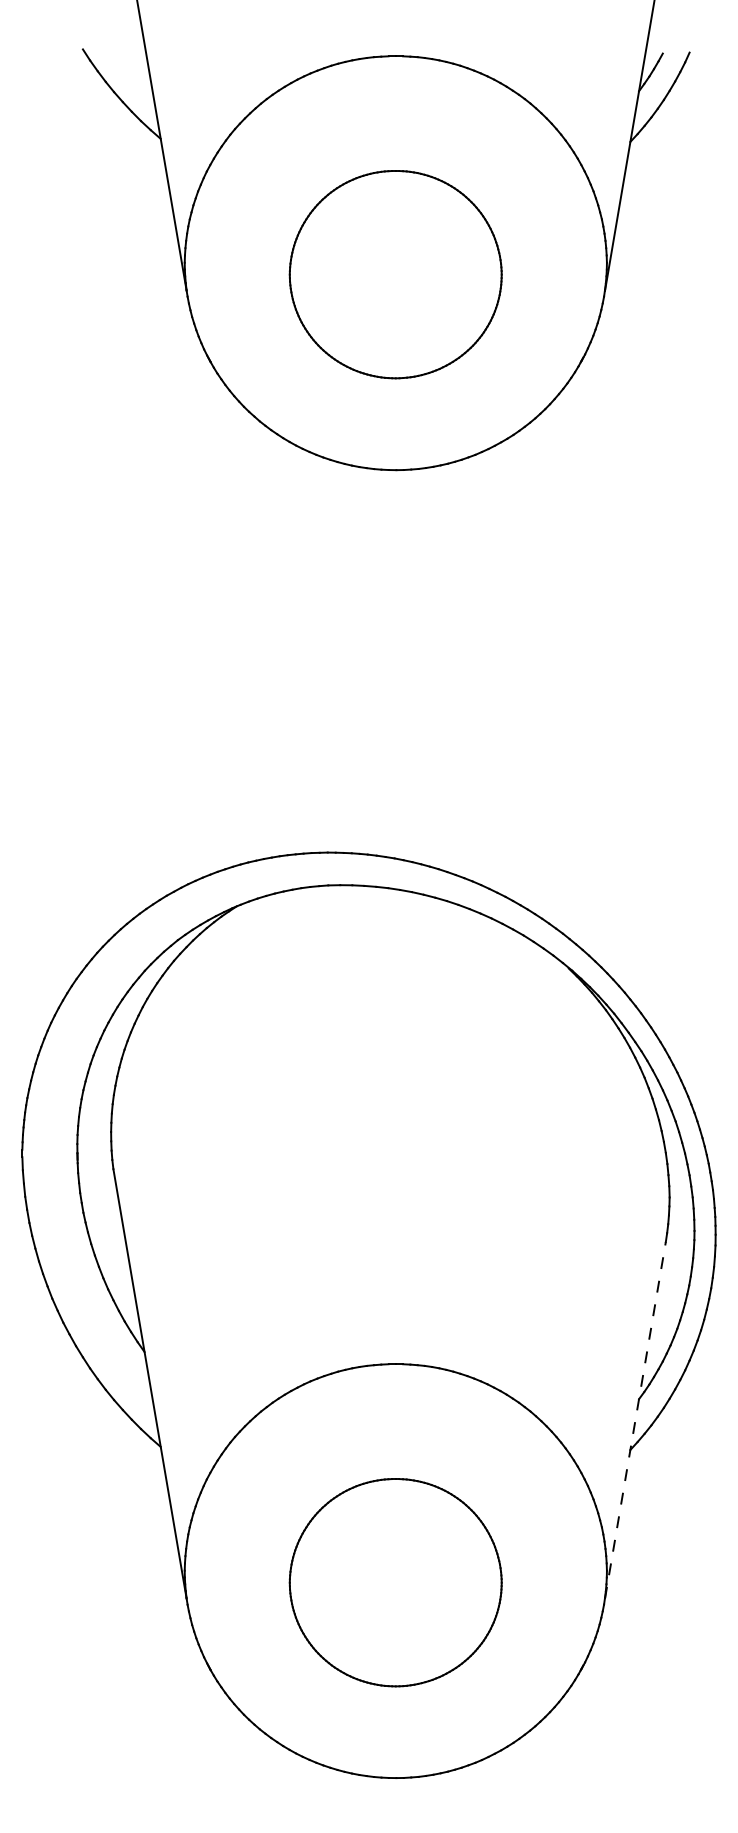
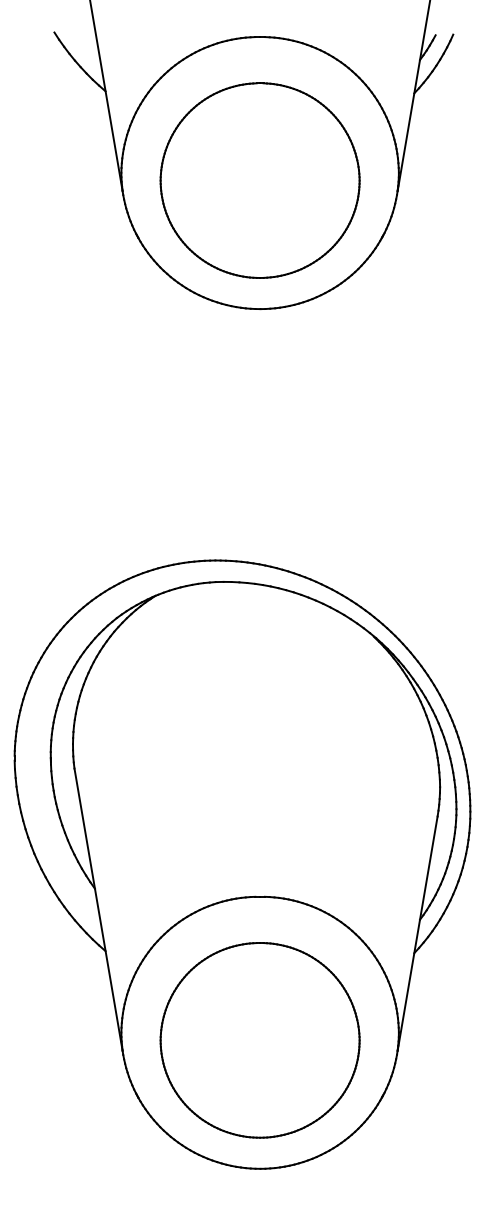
part: (394, 274) -> (259, 180), size x1.43
line: (635, 1420) -> (417, 933), dashed -> solid
part: (394, 1582) -> (259, 1040), size x1.43

